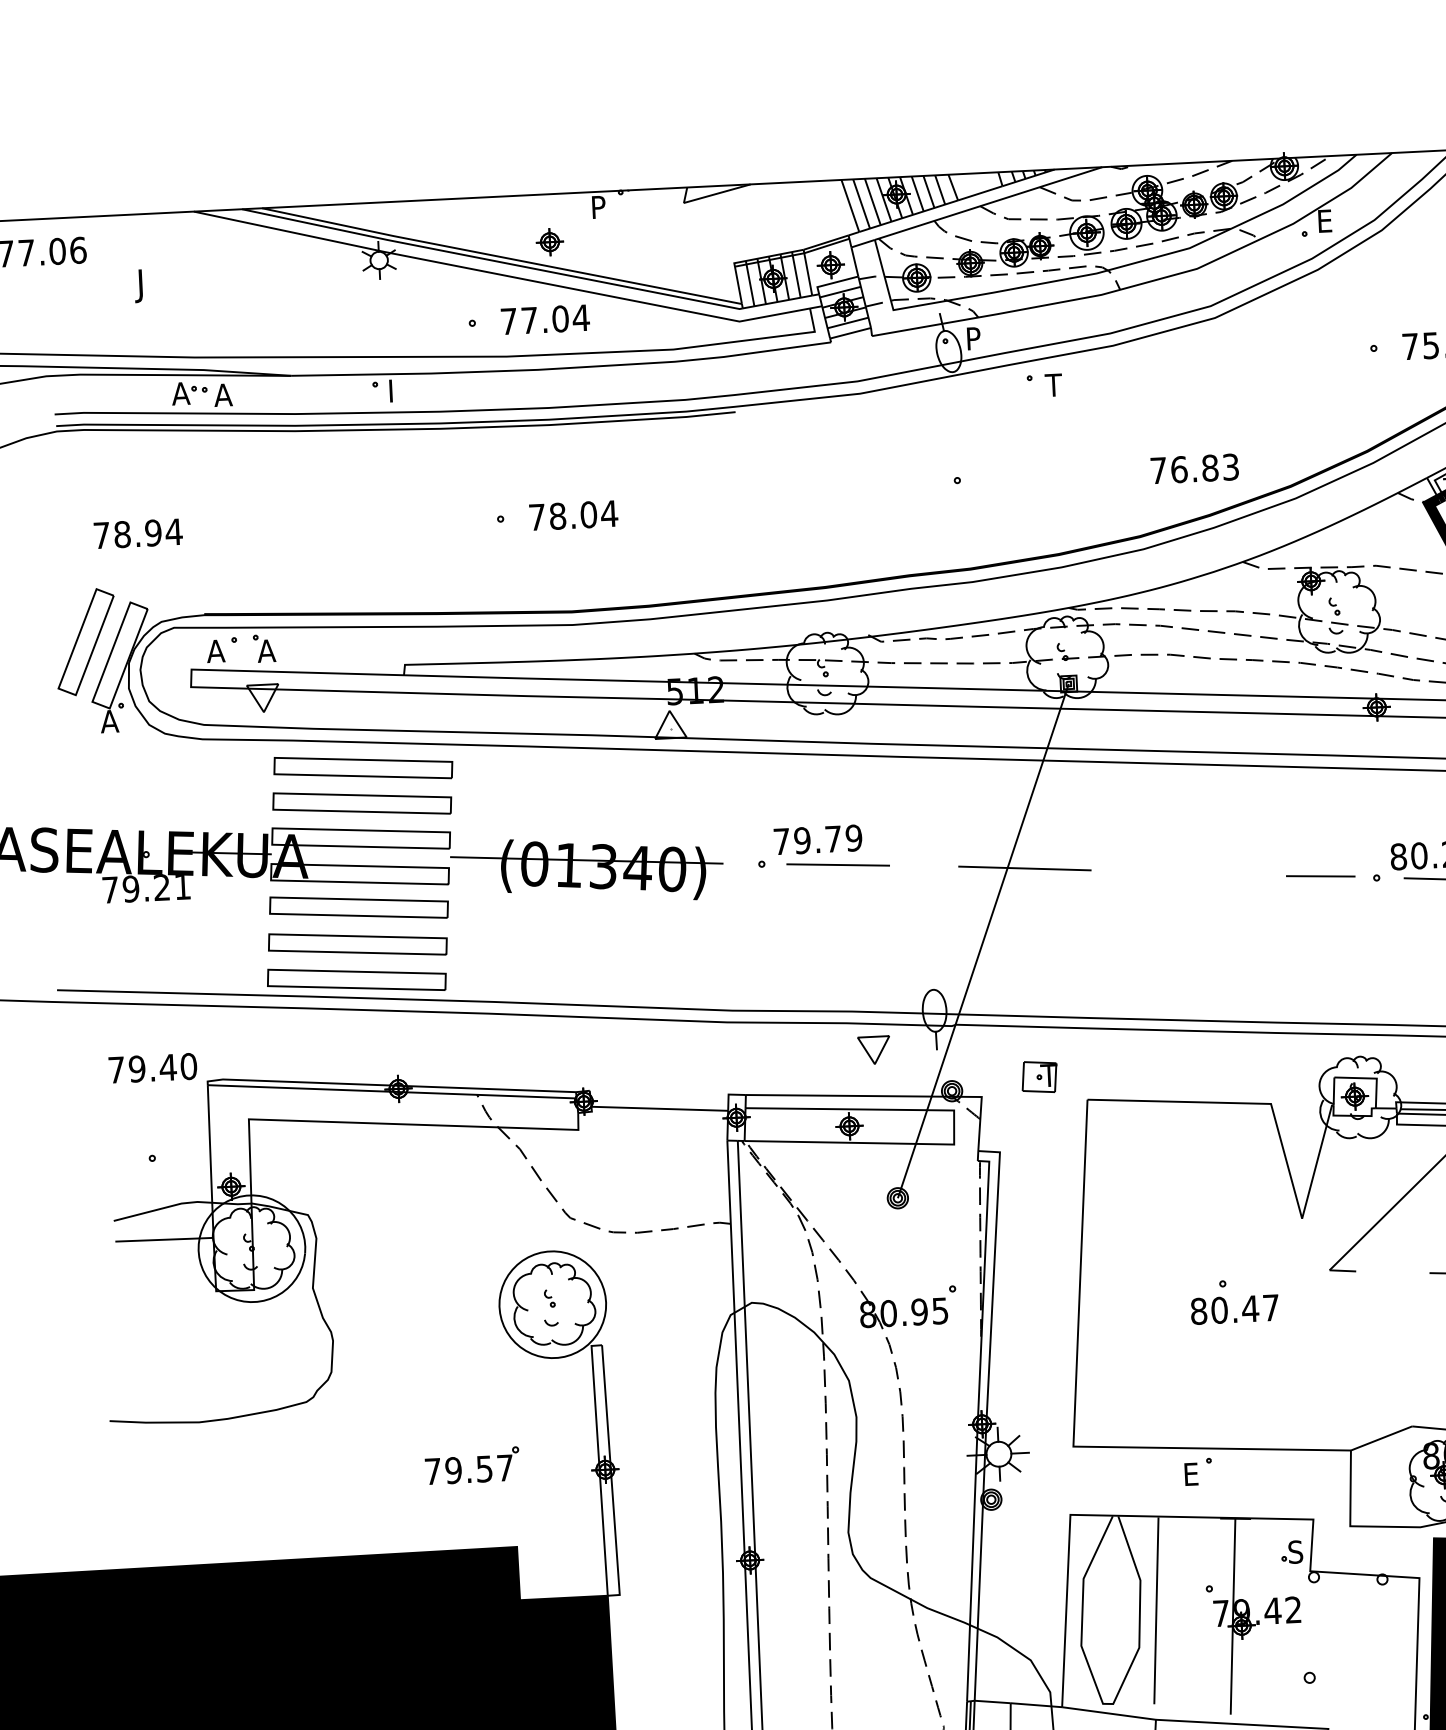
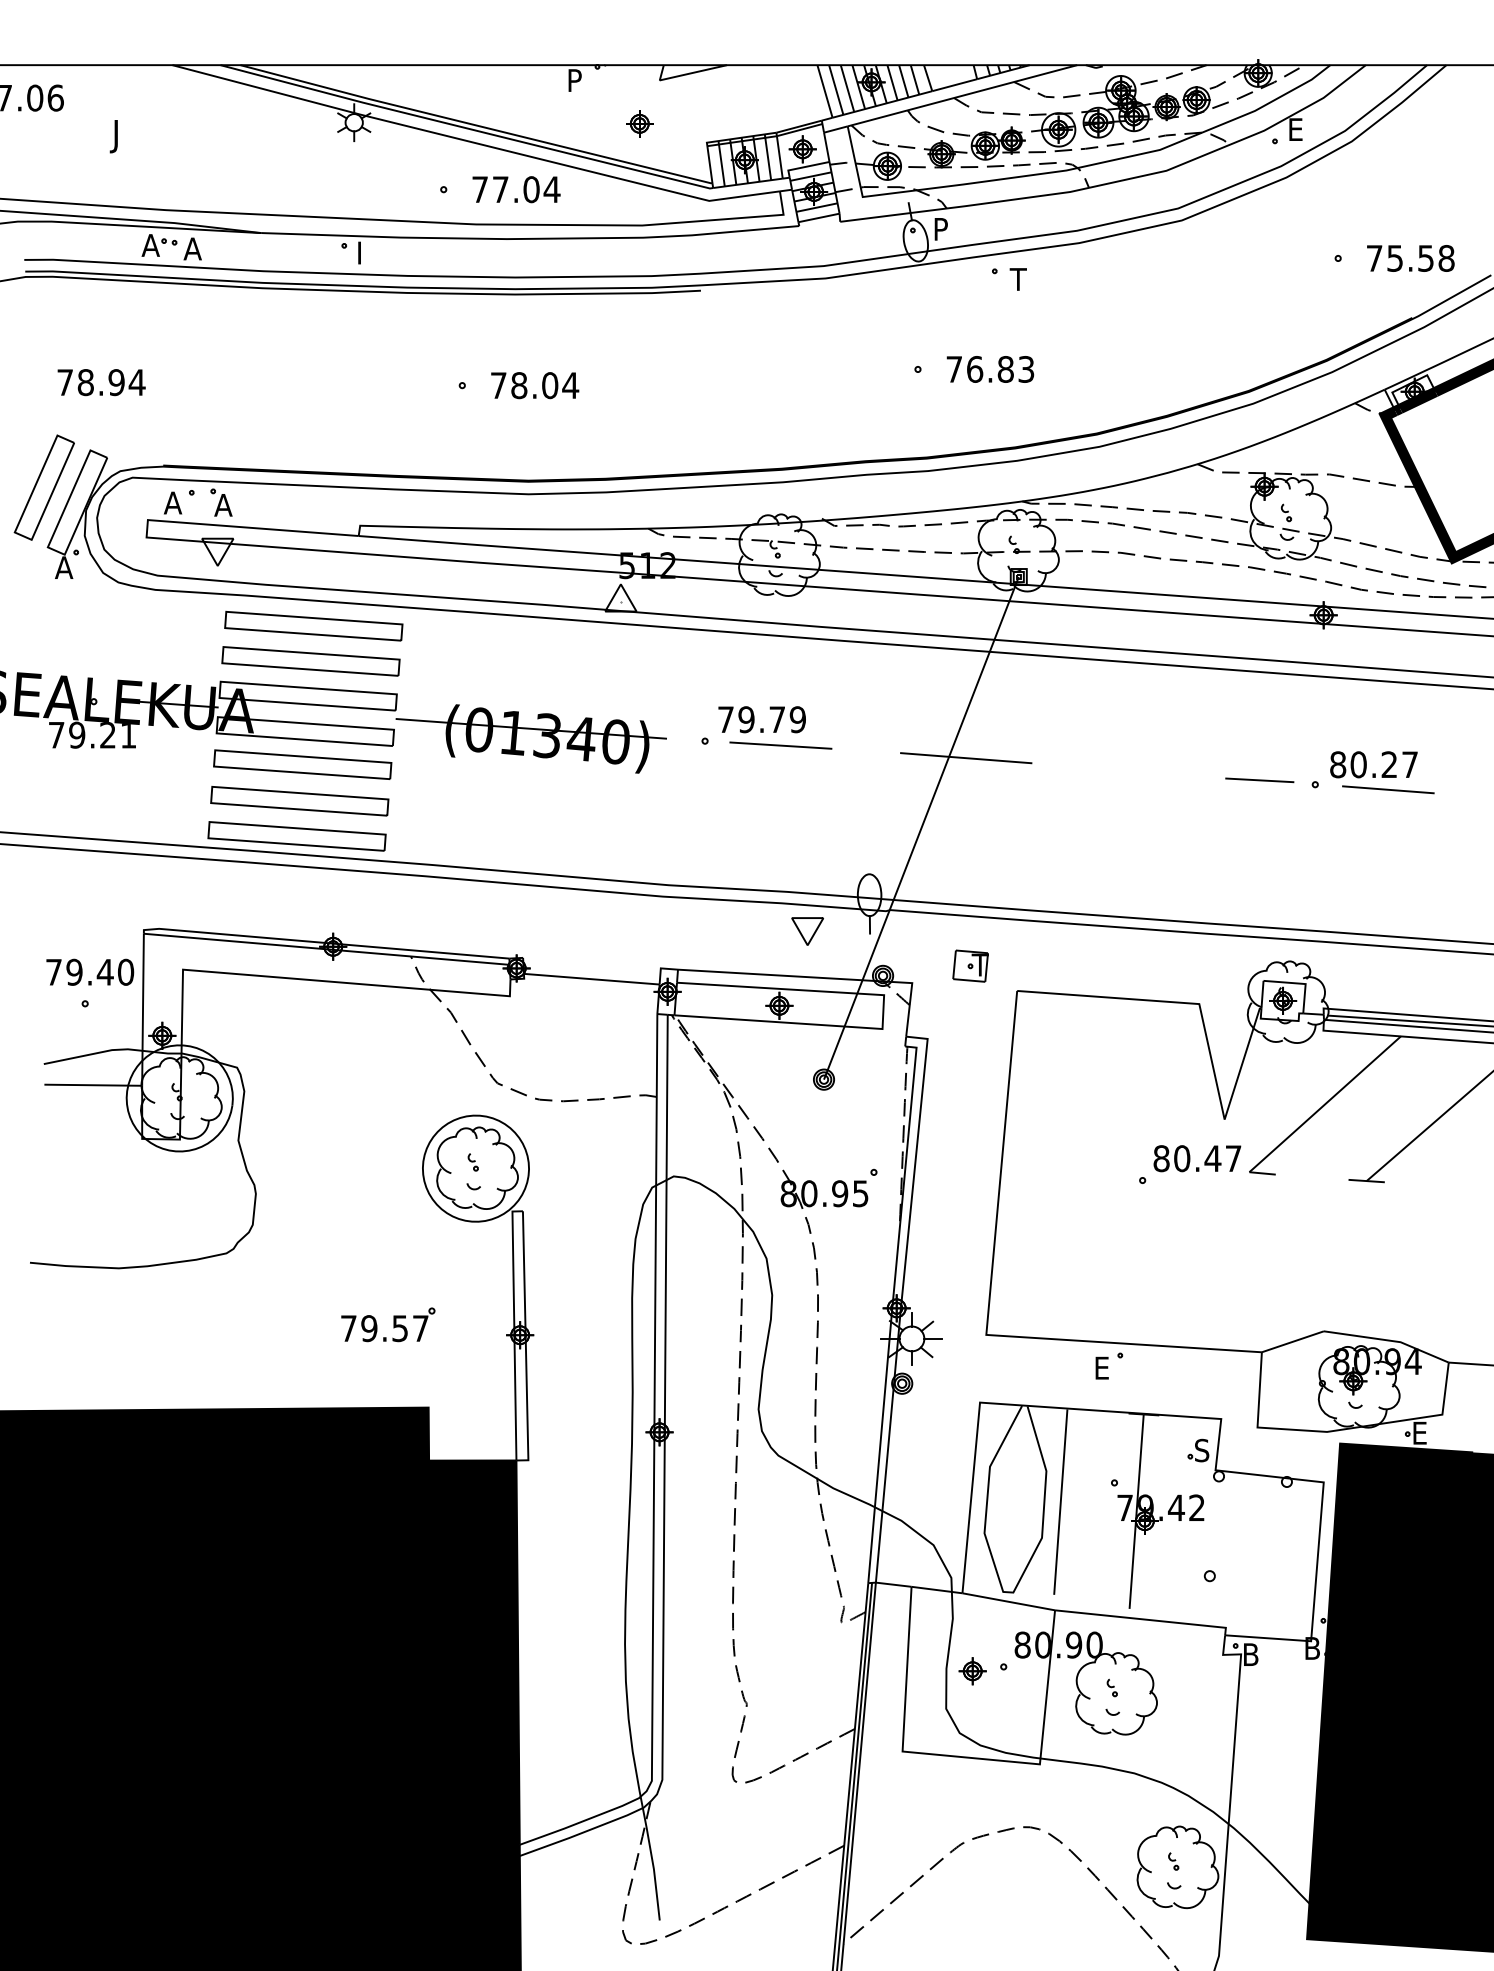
part: (549, 241) -> (639, 123), moved
text: (1194, 468) -> (990, 369), moved
text: (153, 1067) -> (90, 971), moved
text: (1234, 1309) -> (1197, 1158), moved

